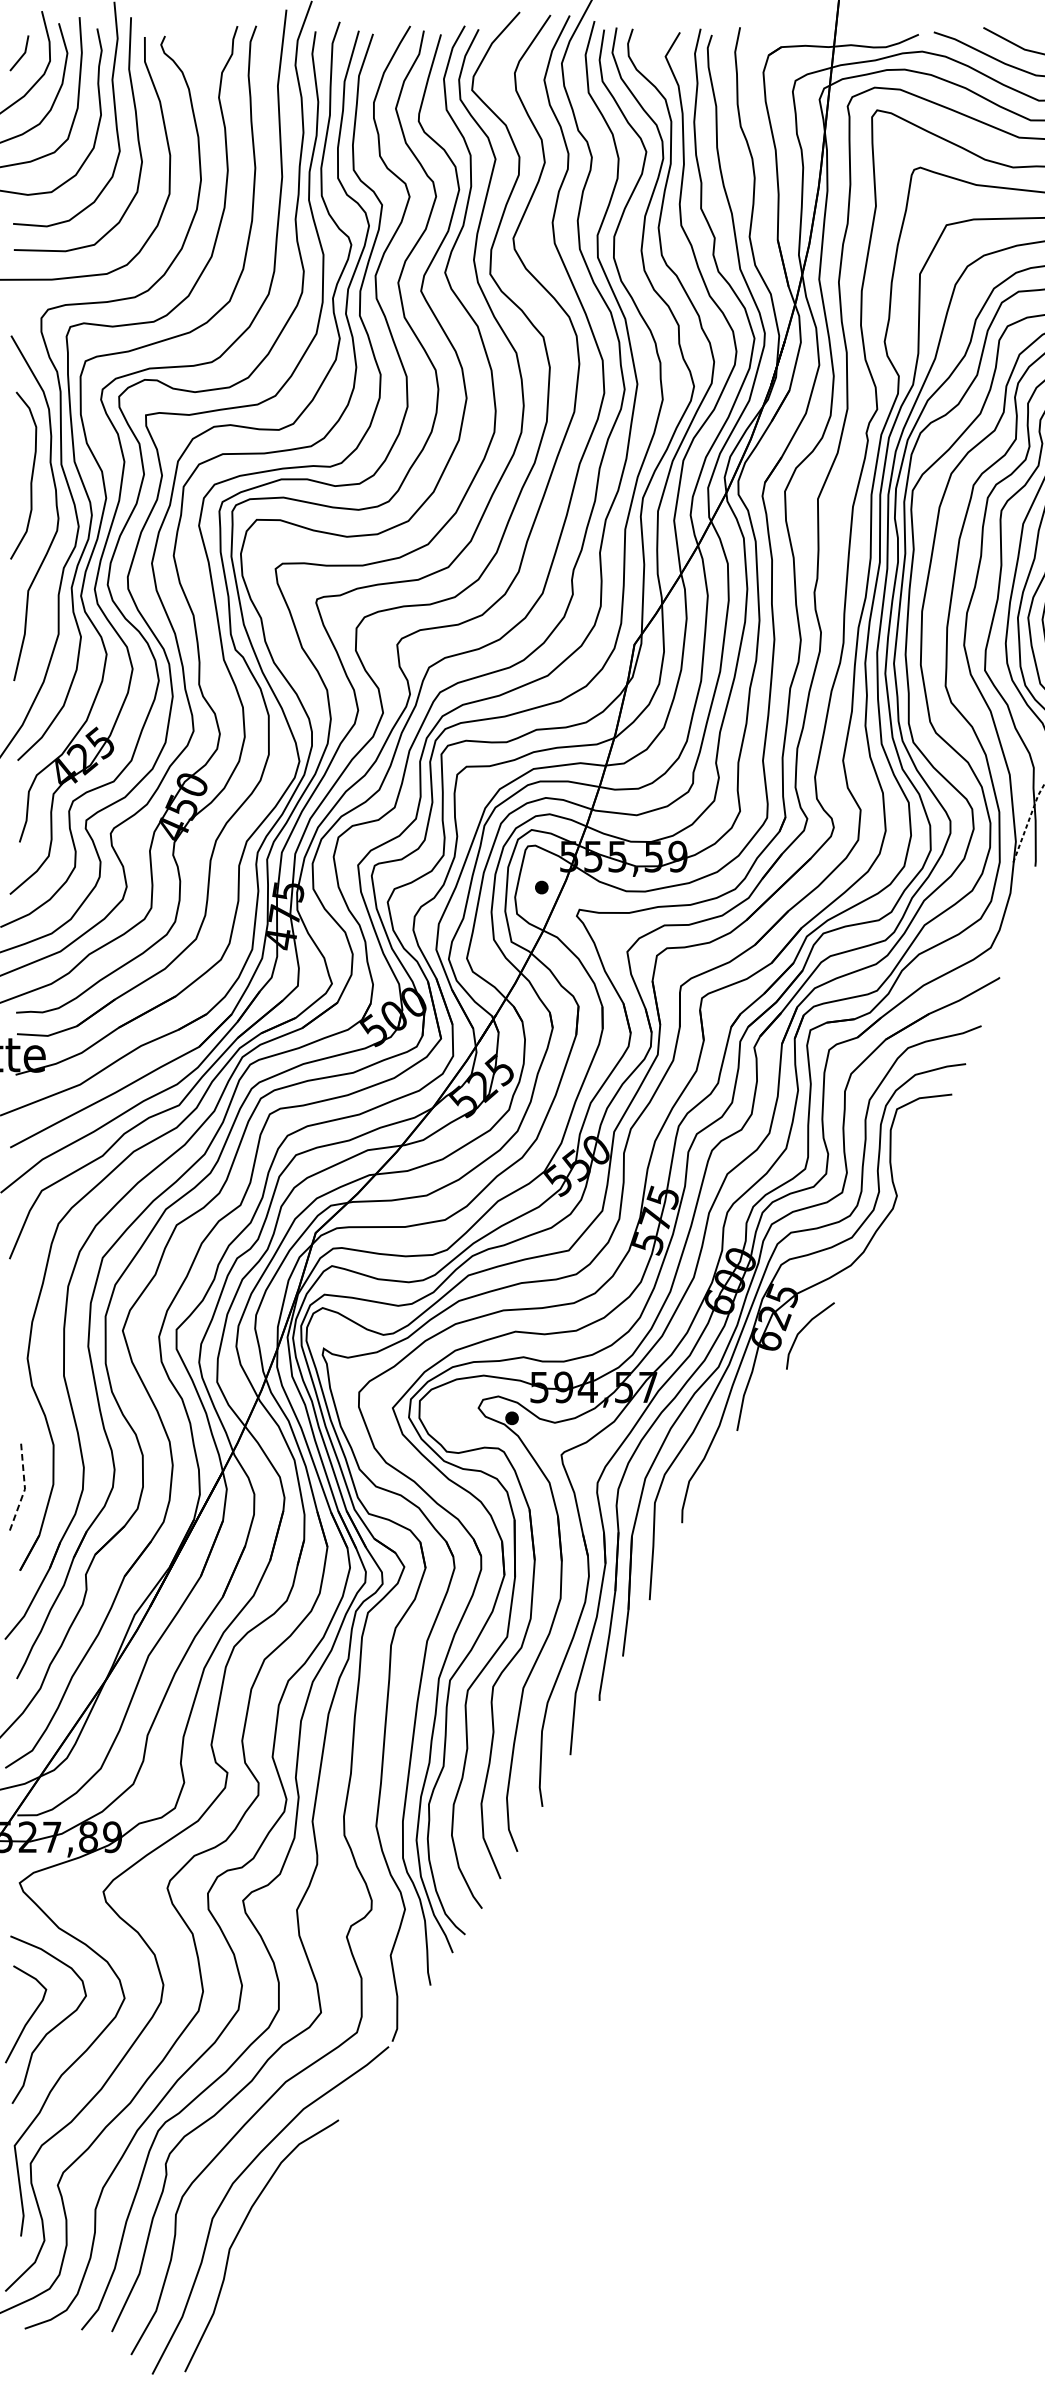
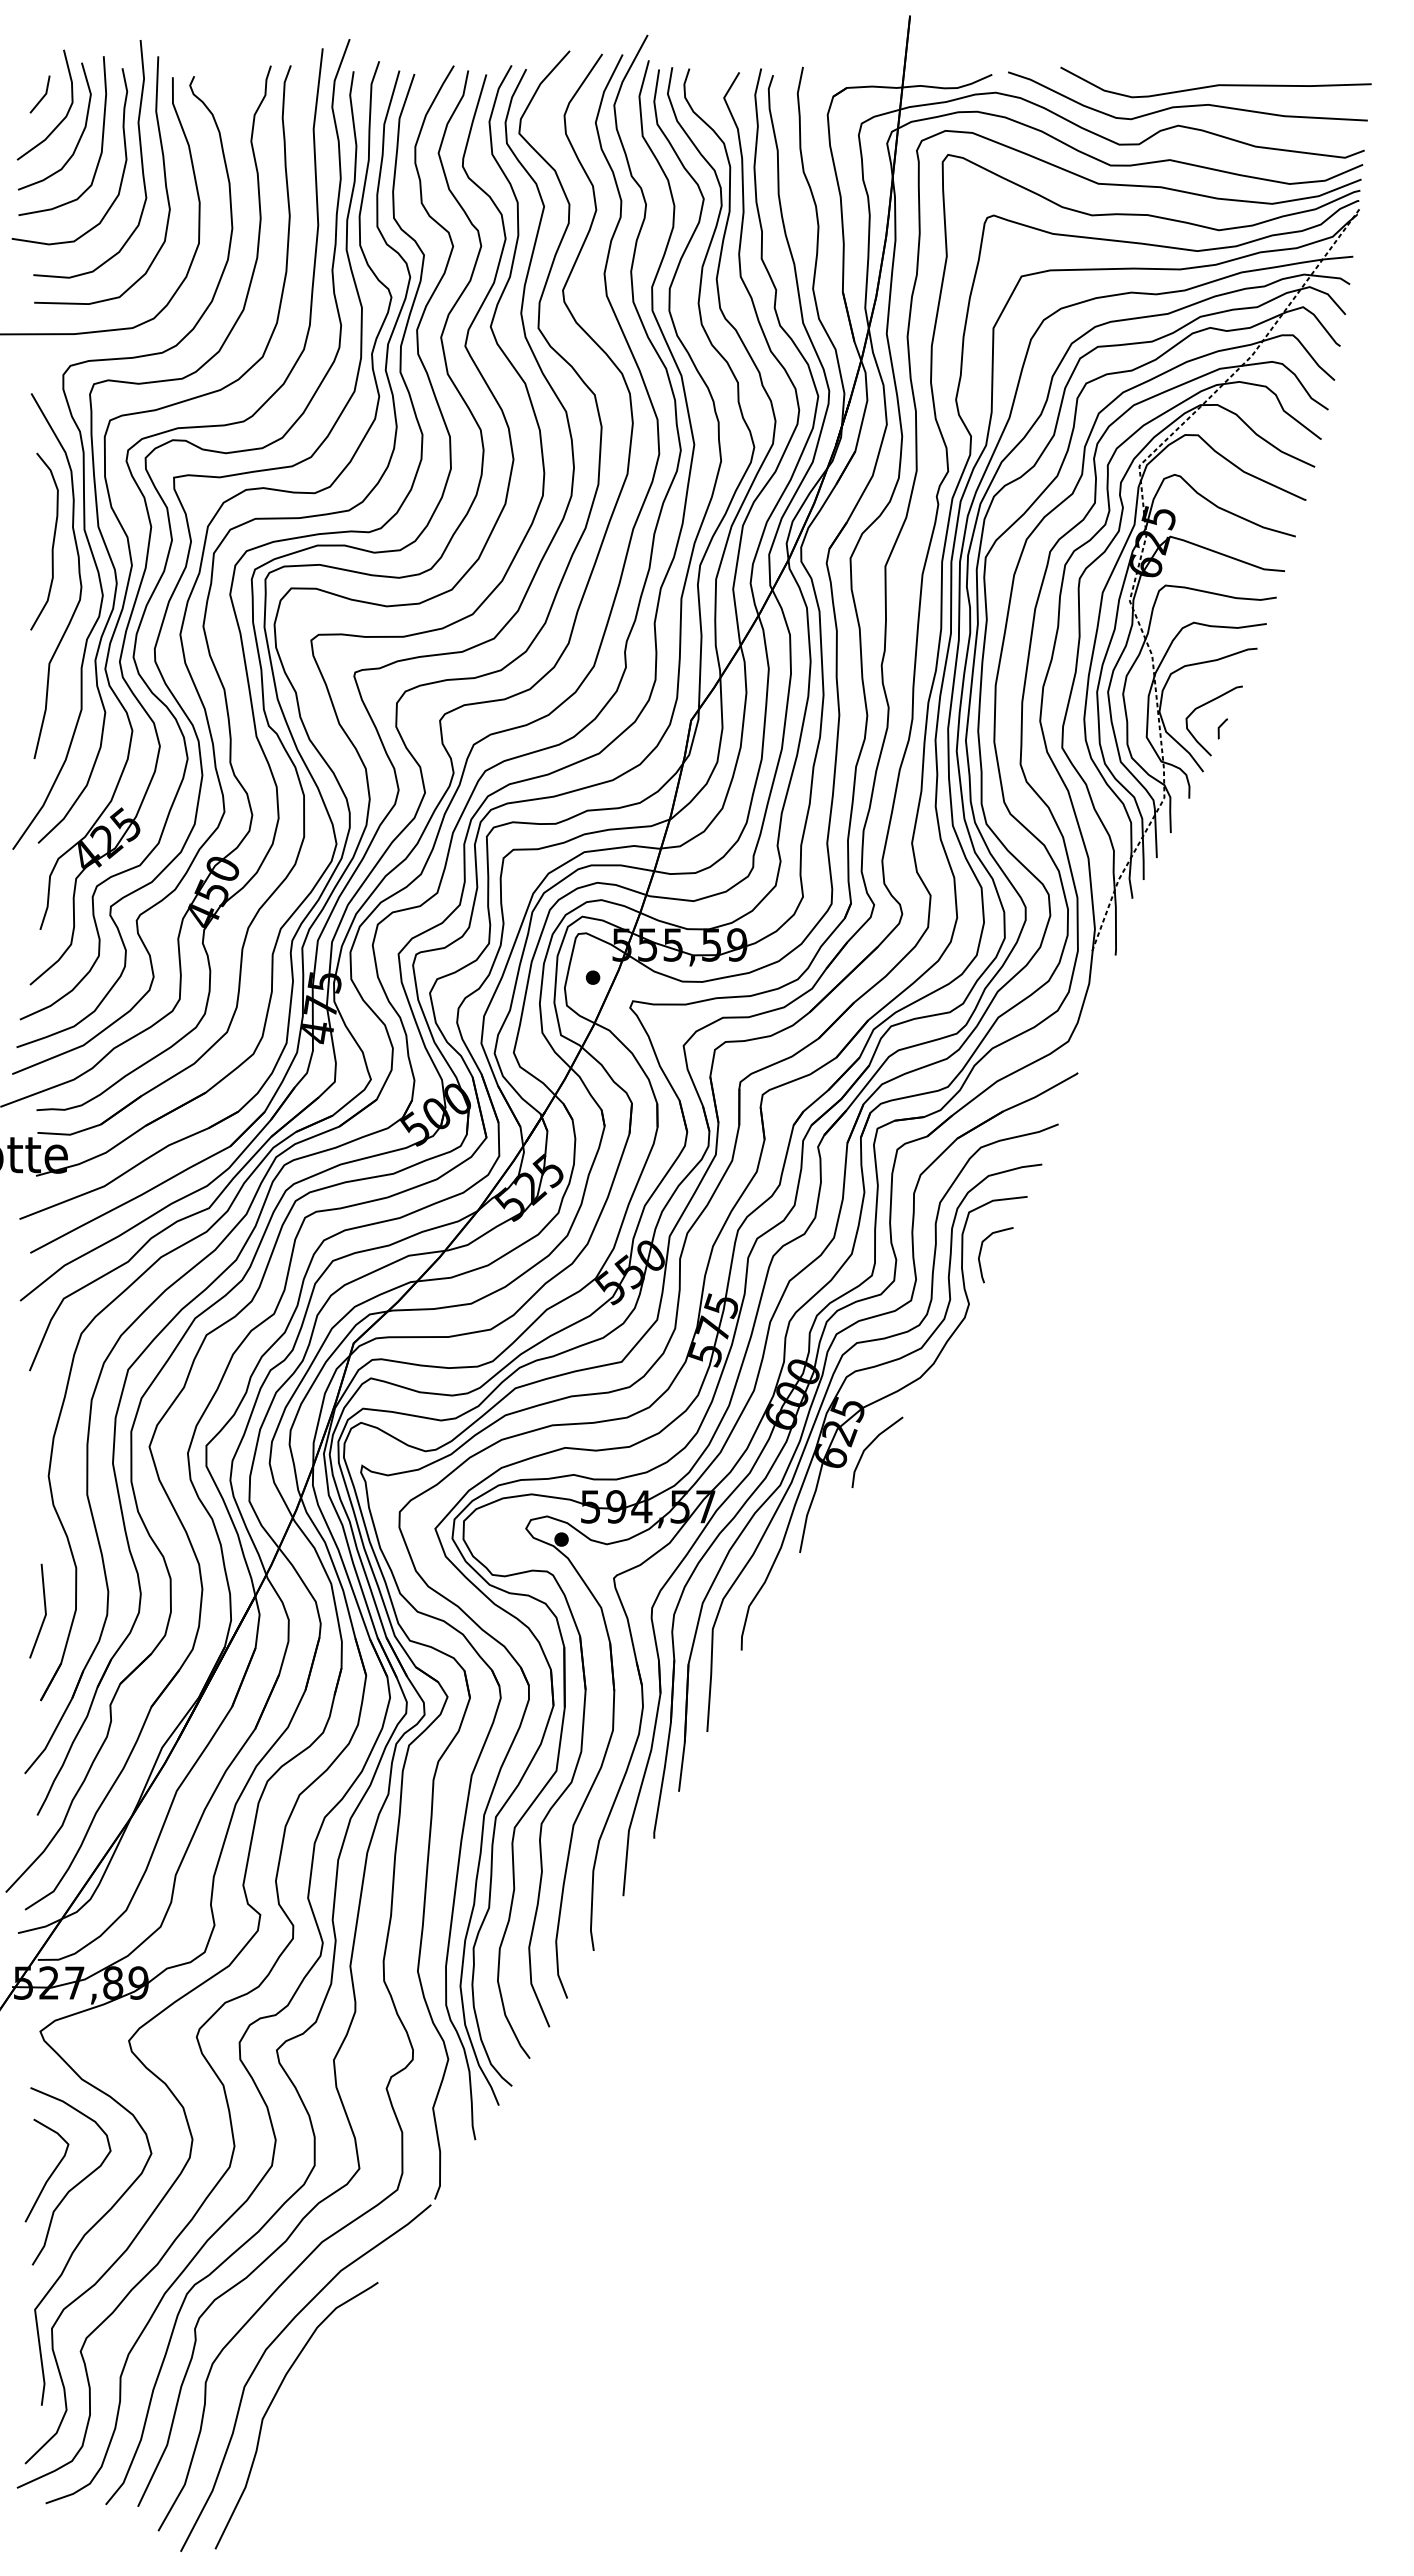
curve: (908, 1147) -> (981, 1252), added
line: (24, 1487) -> (45, 1612), dashed -> solid

